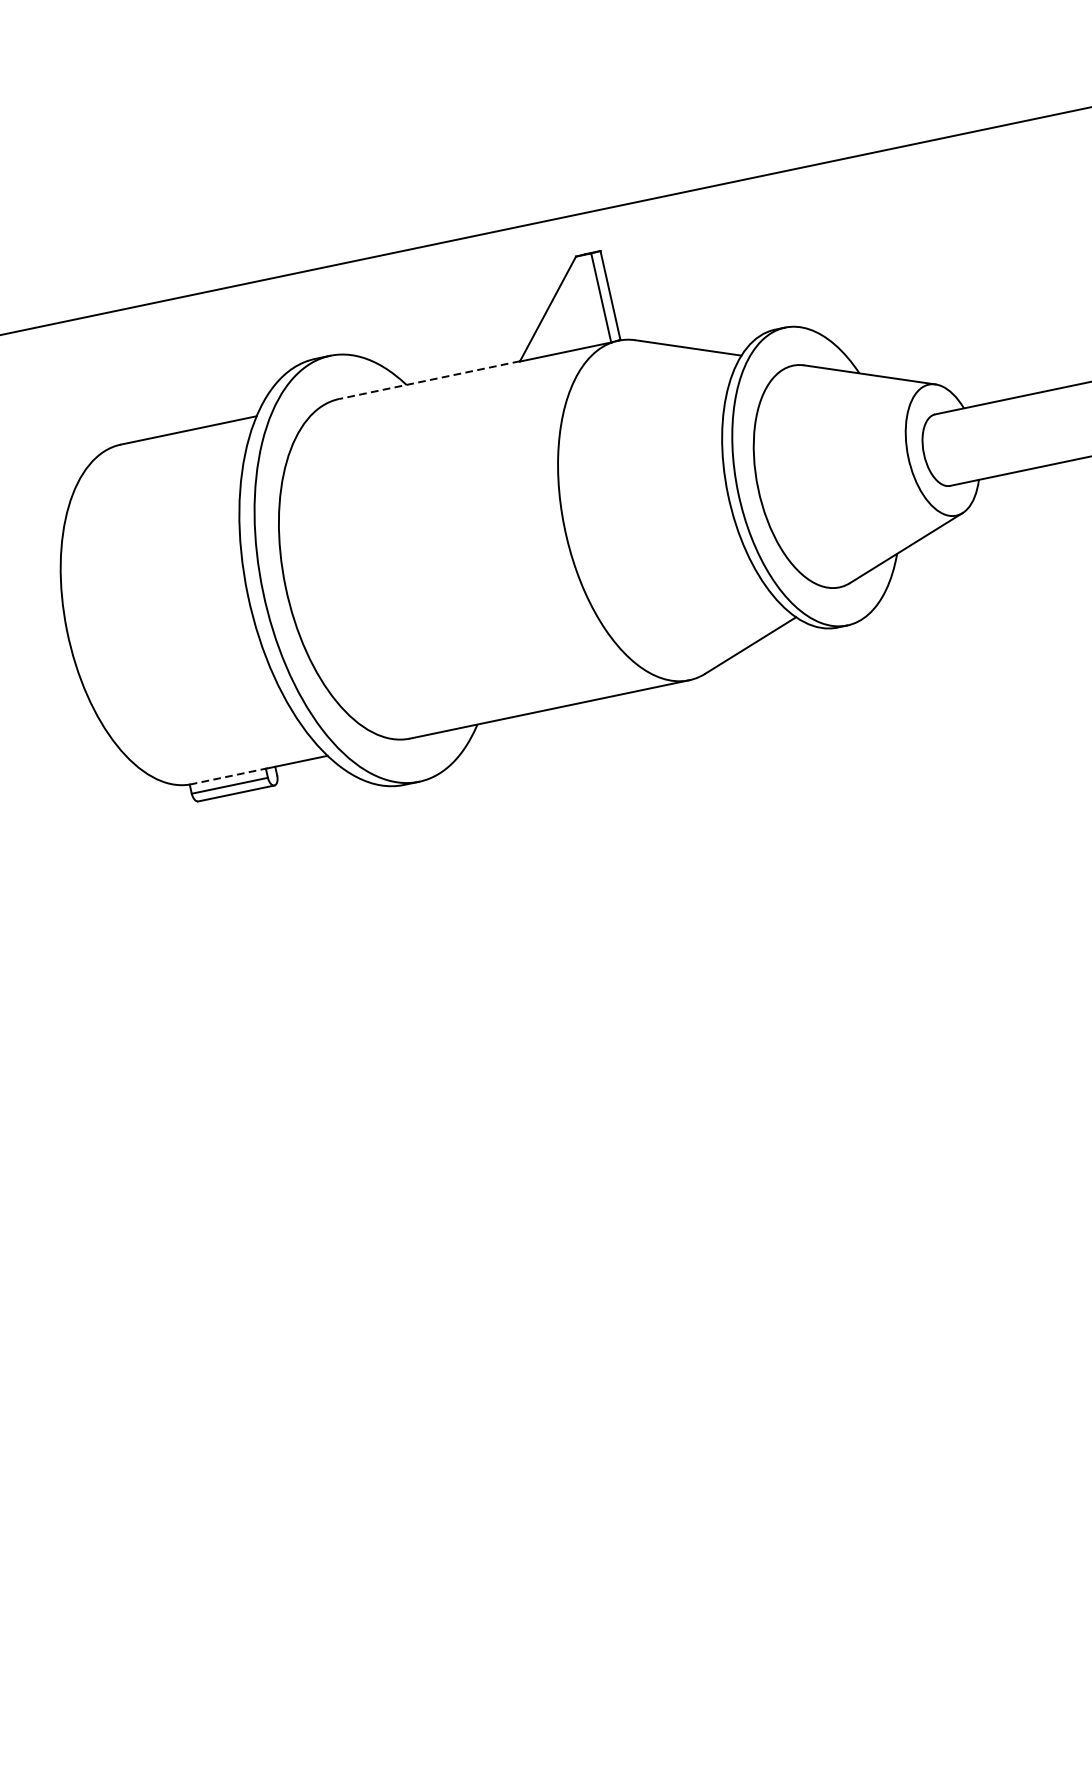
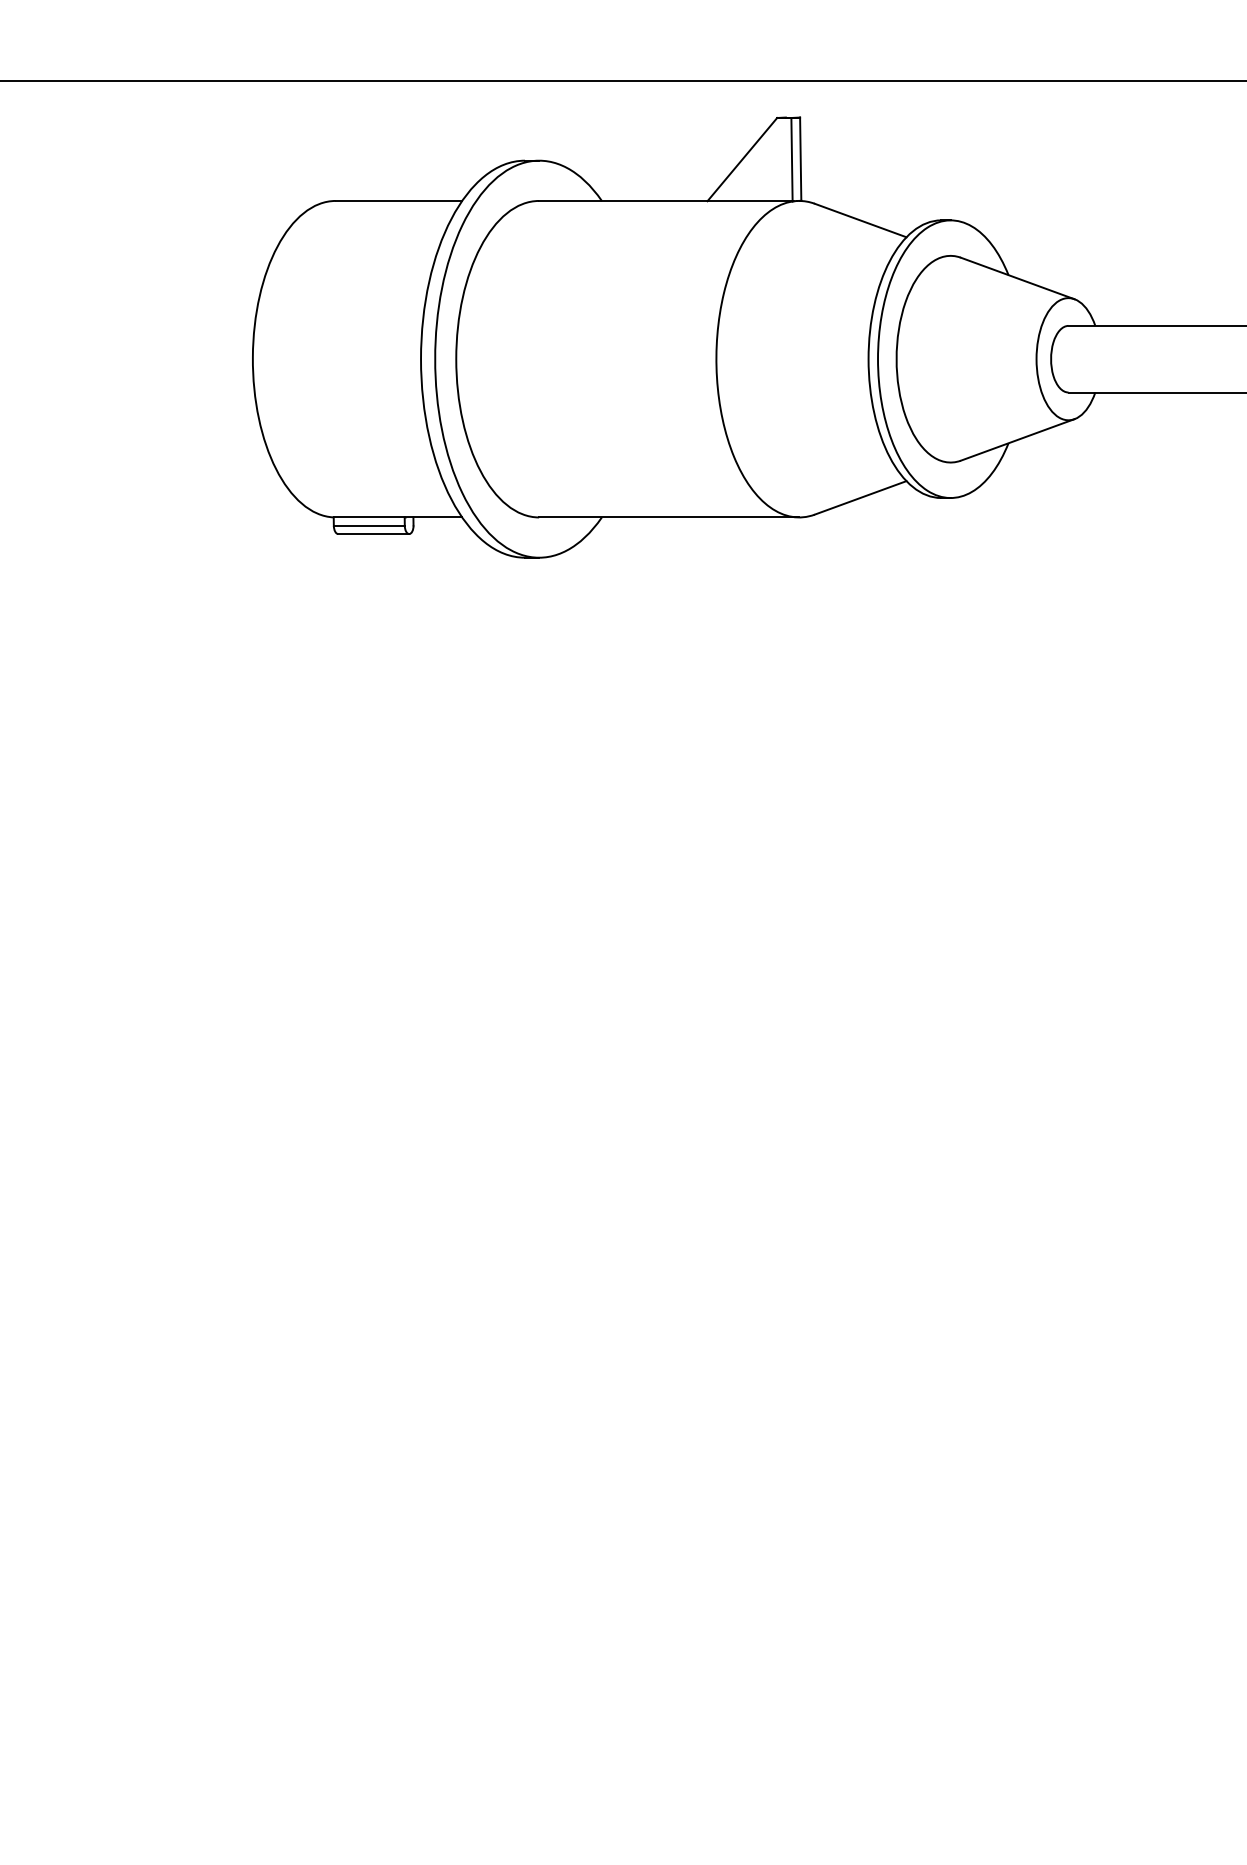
line: (428, 379) -> (622, 200), dashed -> solid
line: (228, 776) -> (369, 517), dashed -> solid

